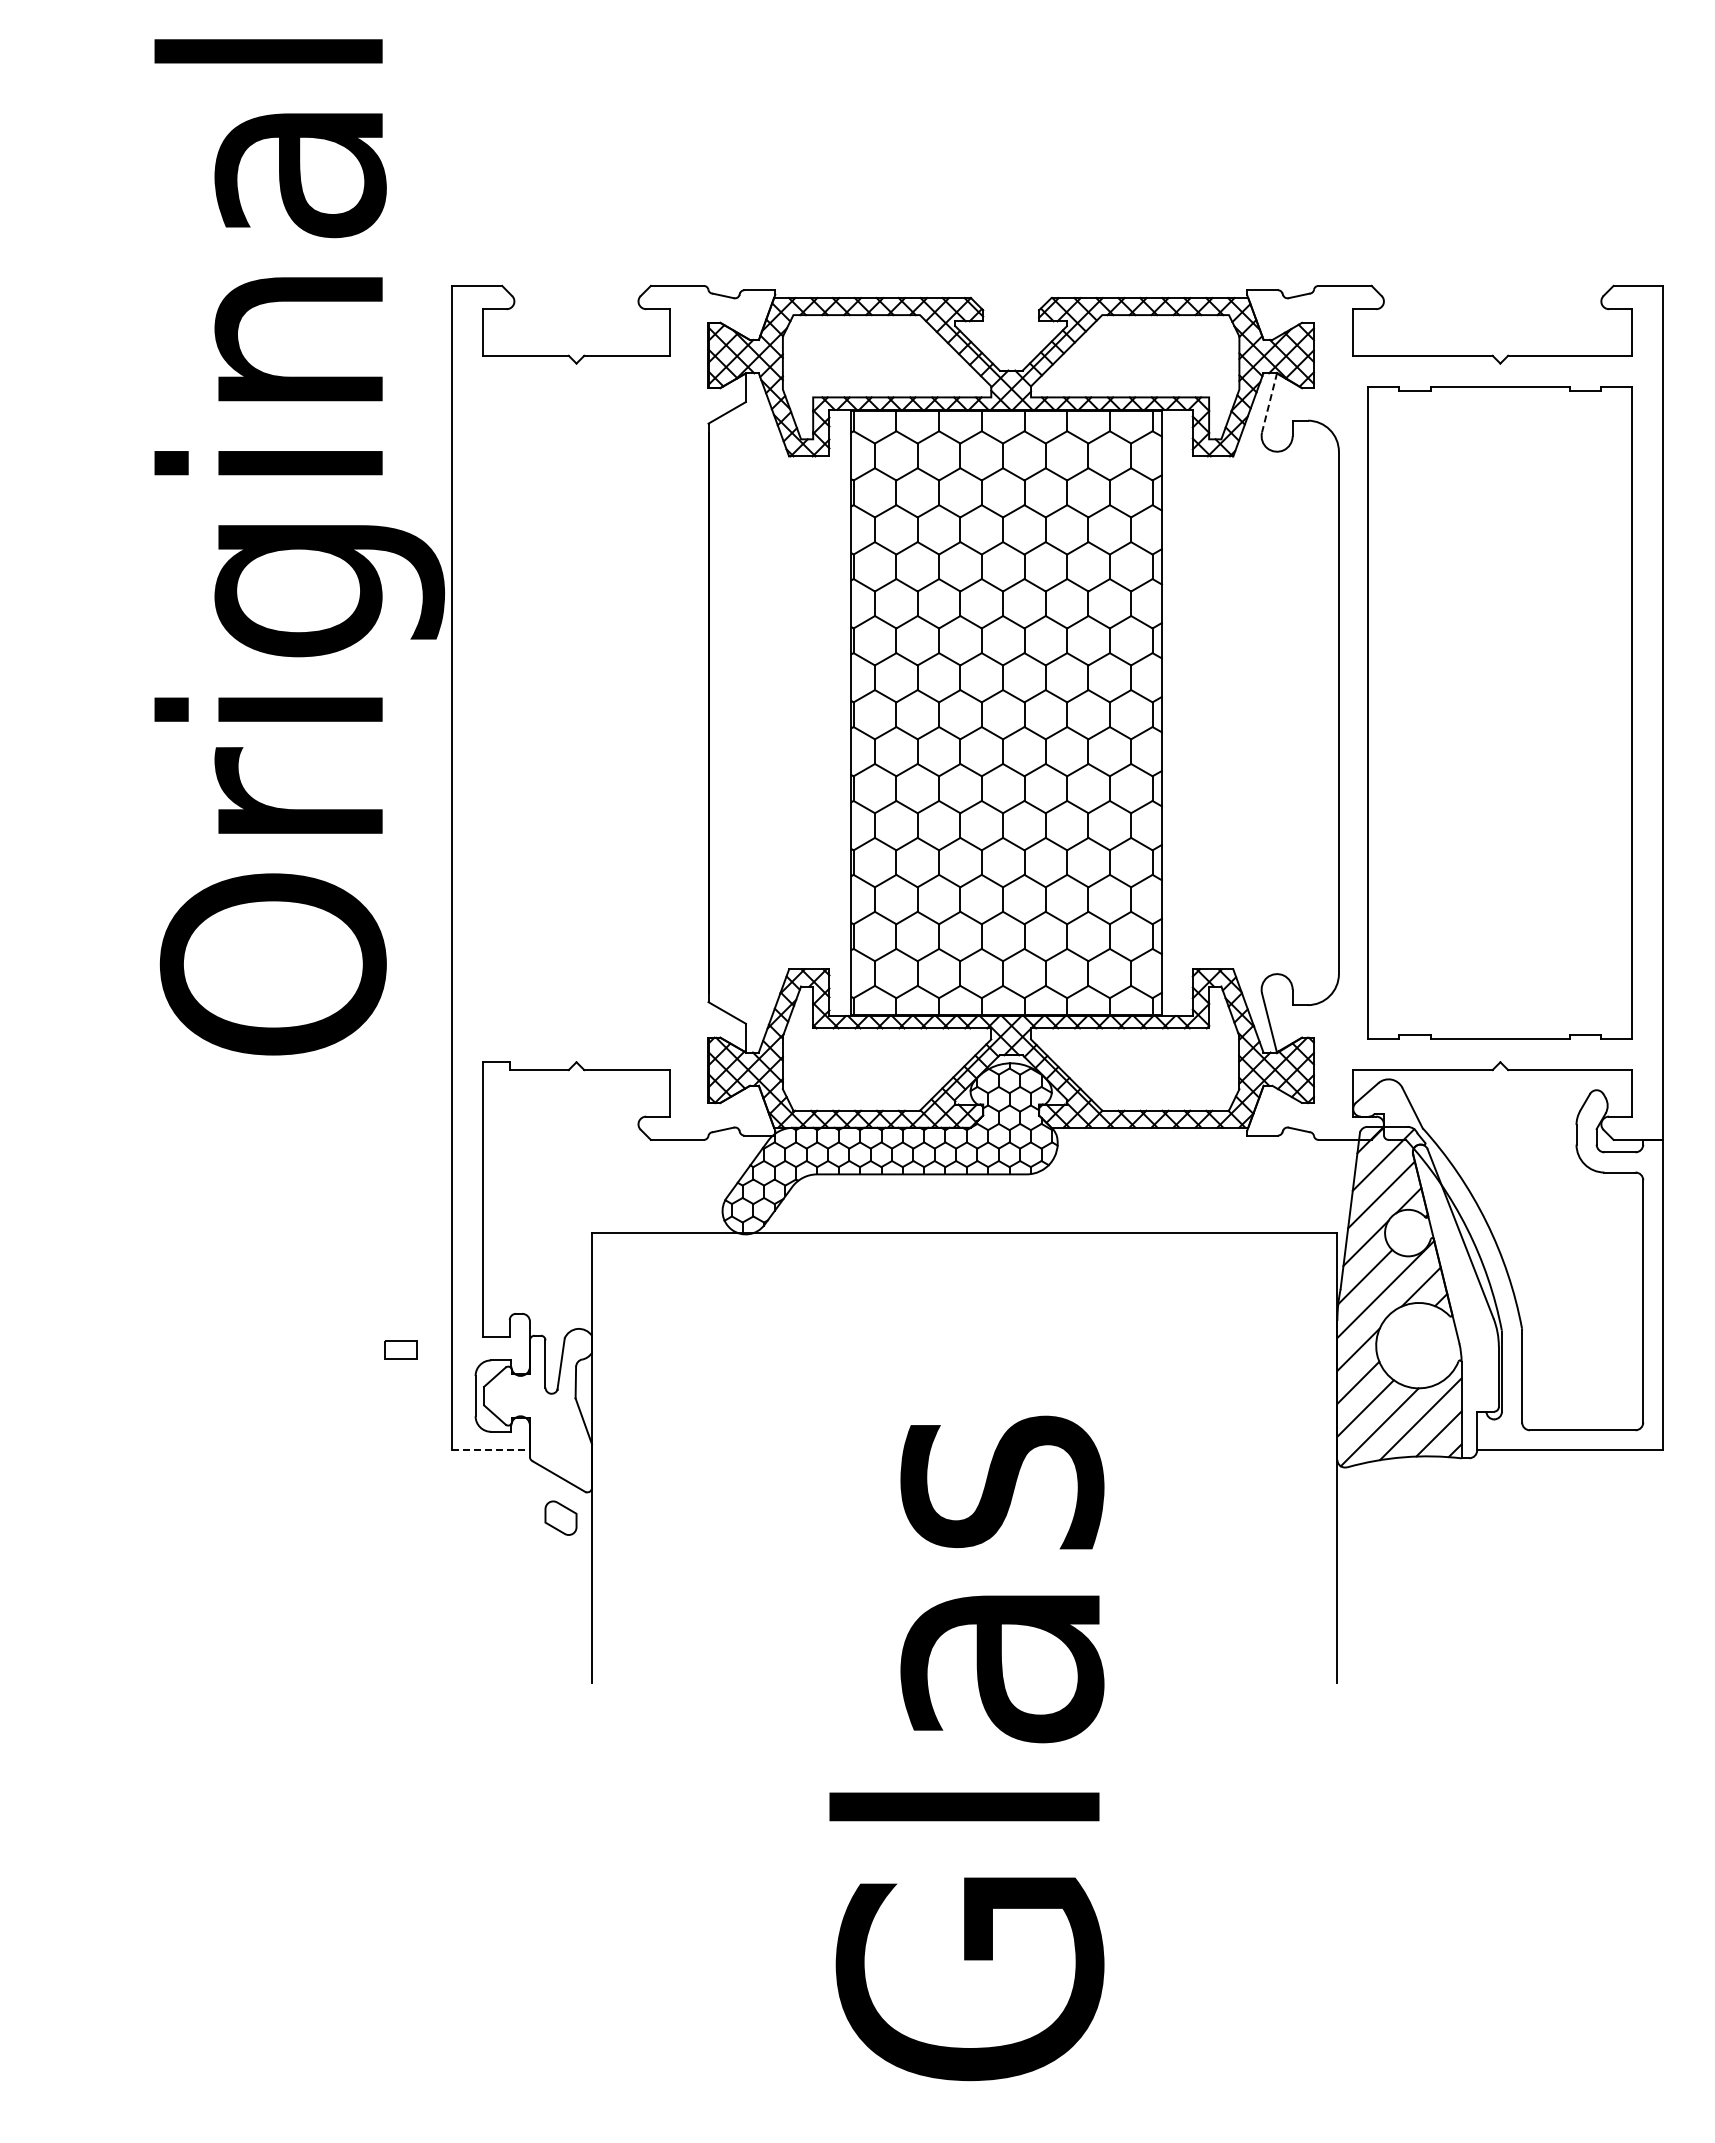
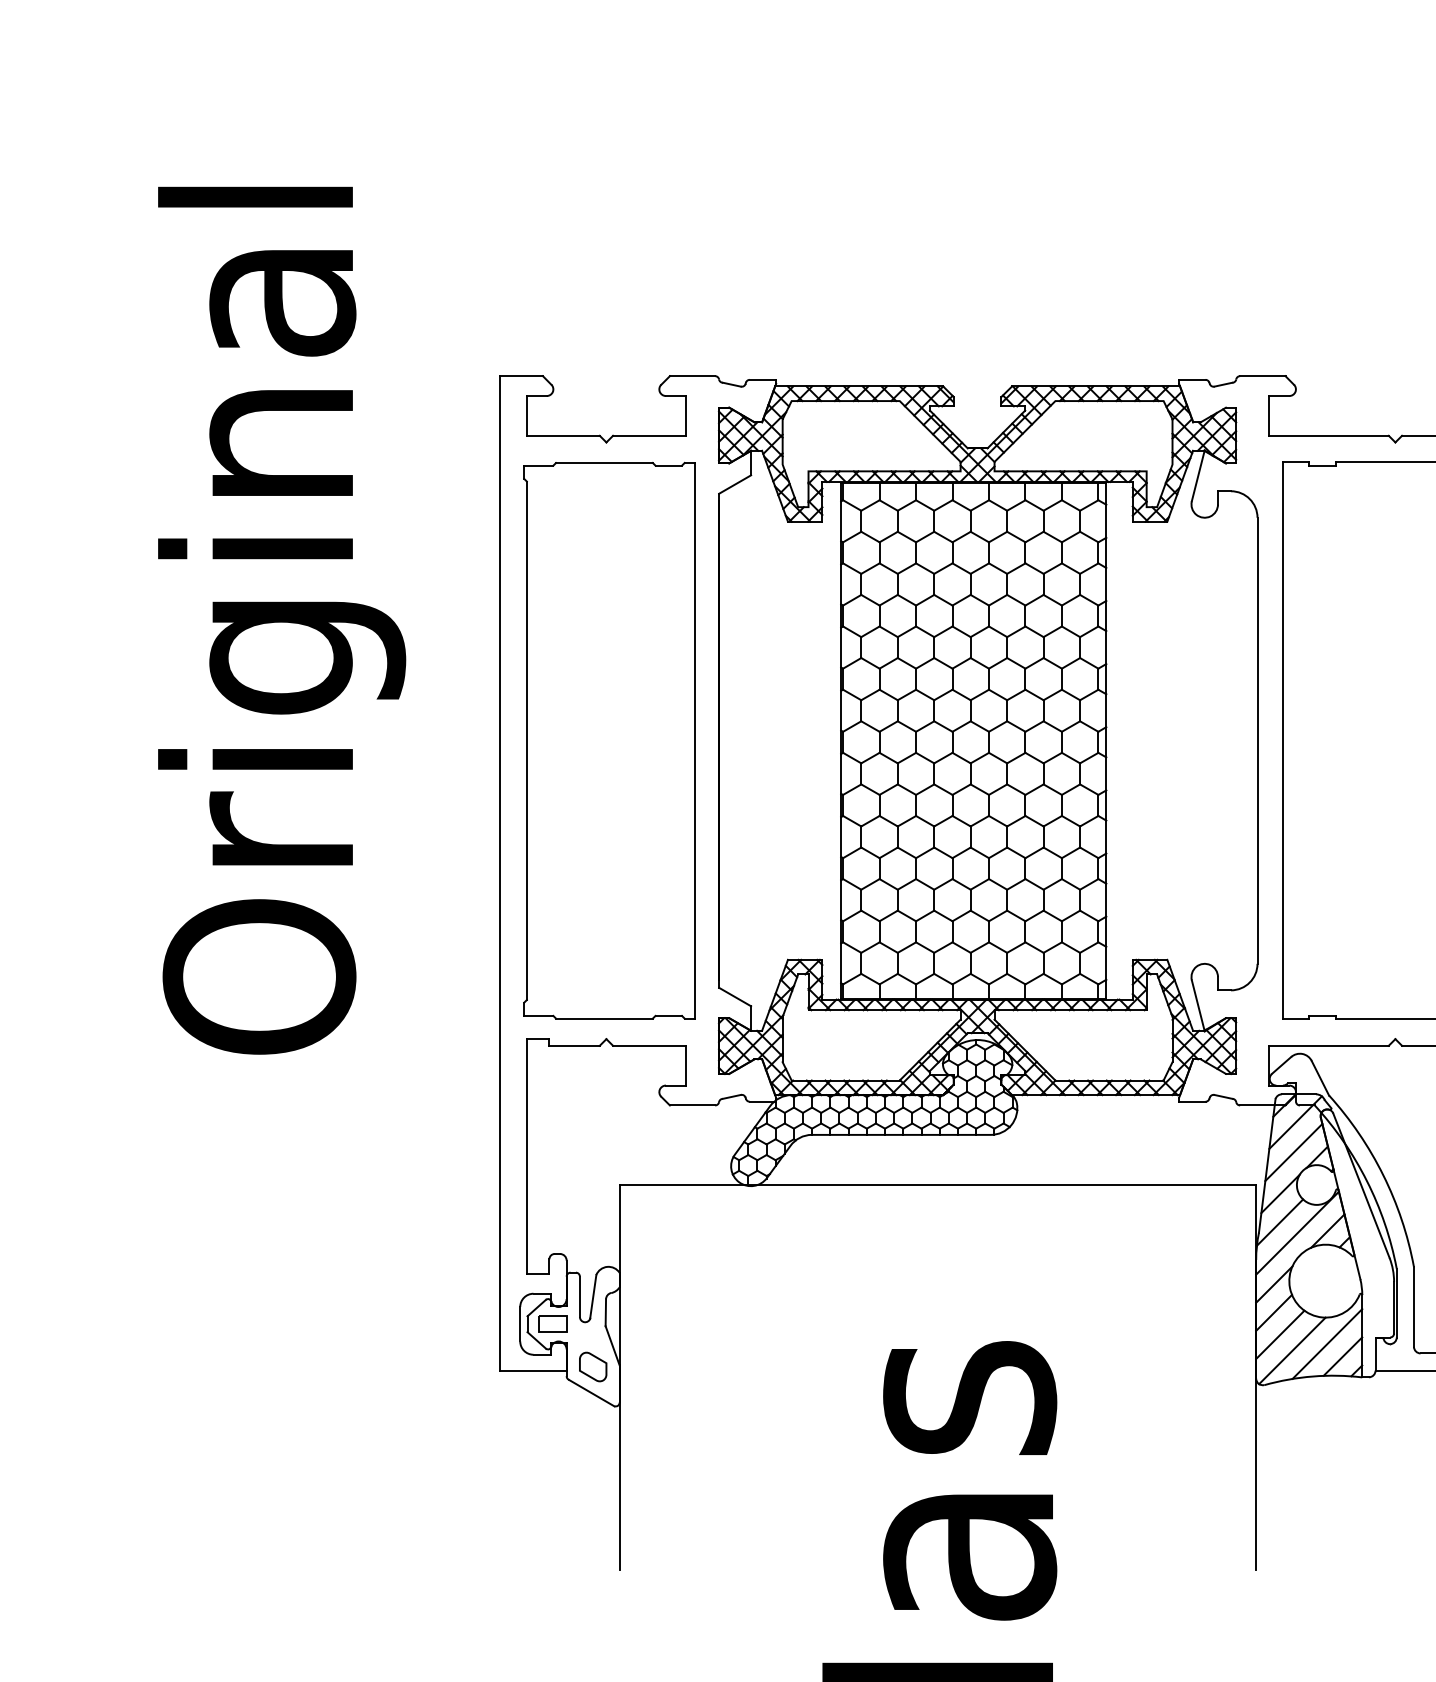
line: (1269, 402) -> (1198, 475), dashed -> solid
text: (299, 547) -> (281, 620), moved
part: (580, 712) -> (609, 740), added
part: (400, 1349) -> (552, 1323), moved
line: (491, 1450) -> (533, 1370), dashed -> solid
part: (560, 1517) -> (592, 1366), moved

